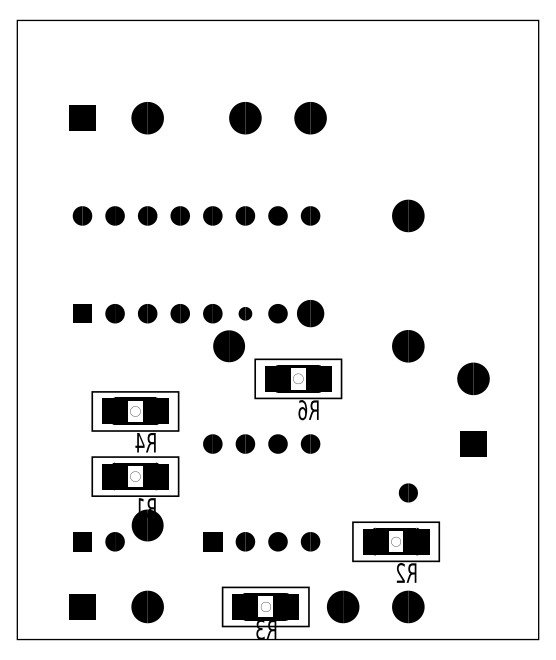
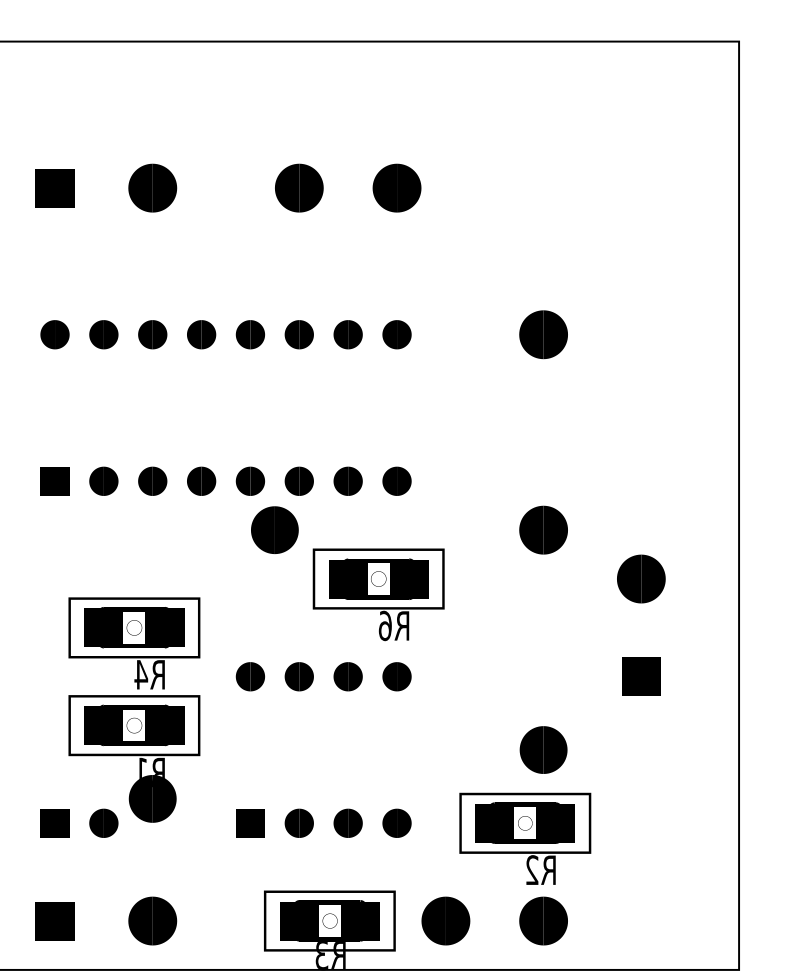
part: (245, 313) -> (299, 481), size x1.43
part: (310, 313) -> (396, 481), size x0.71
part: (408, 492) -> (543, 749), size x1.67

